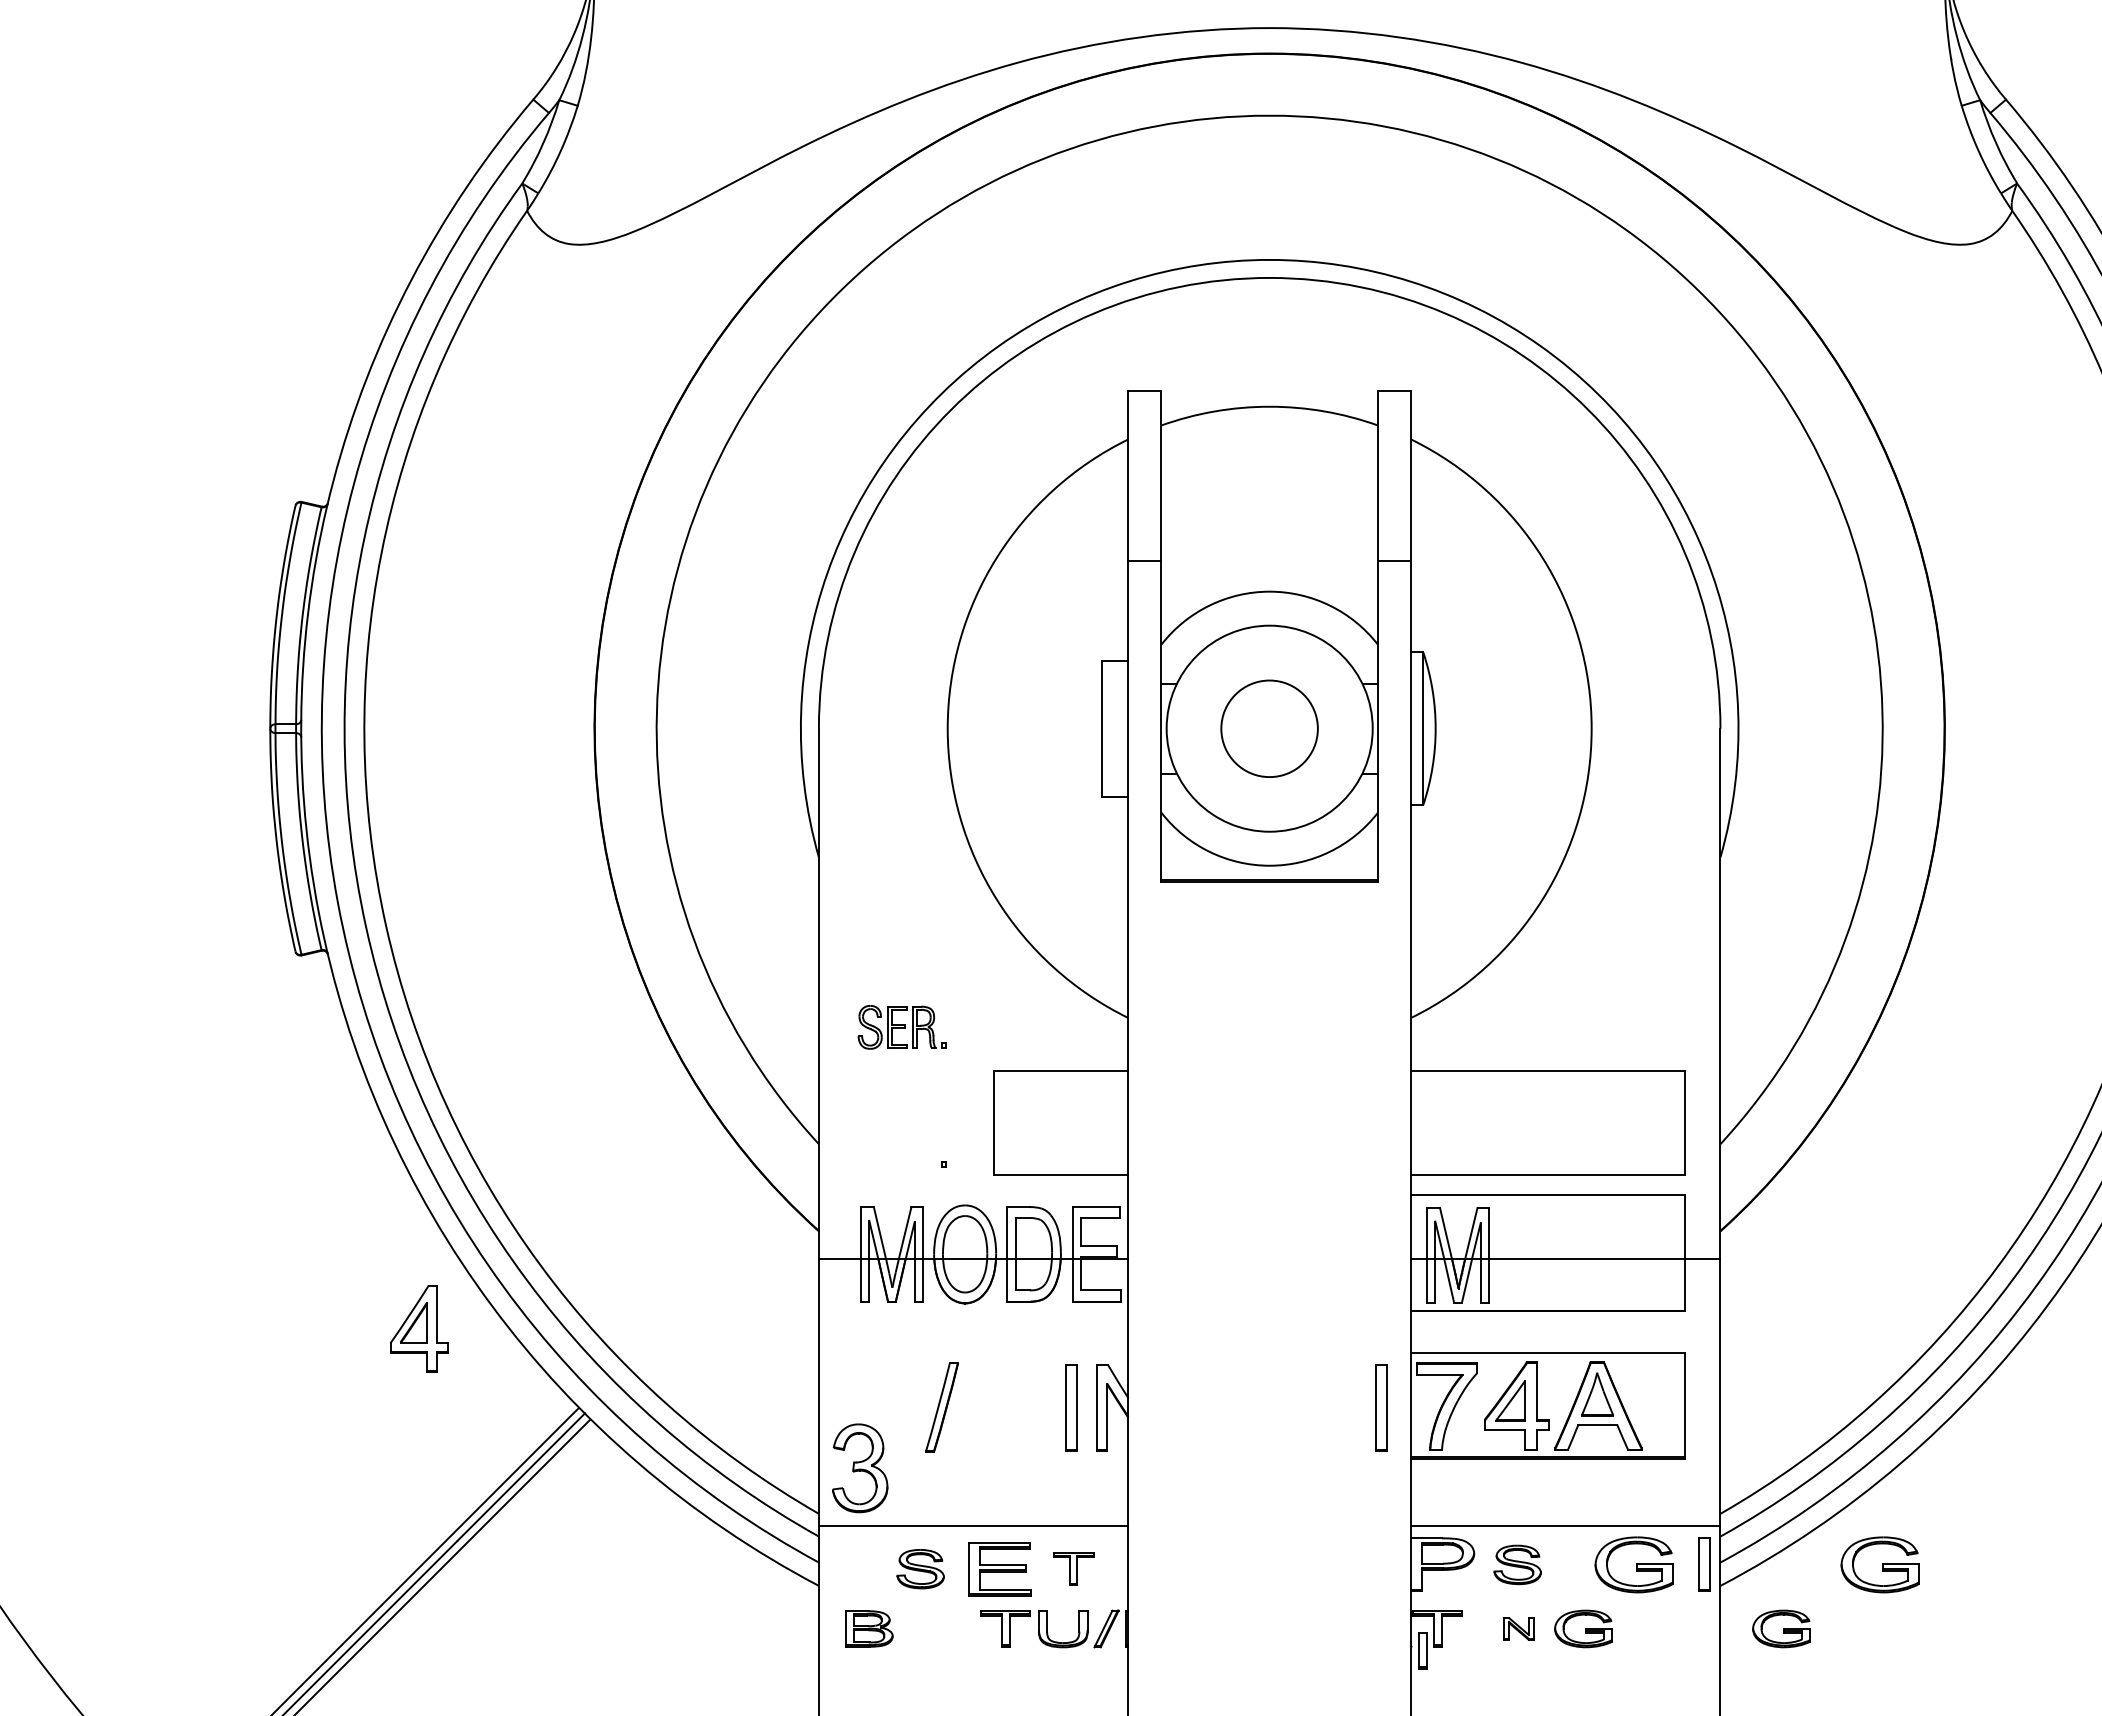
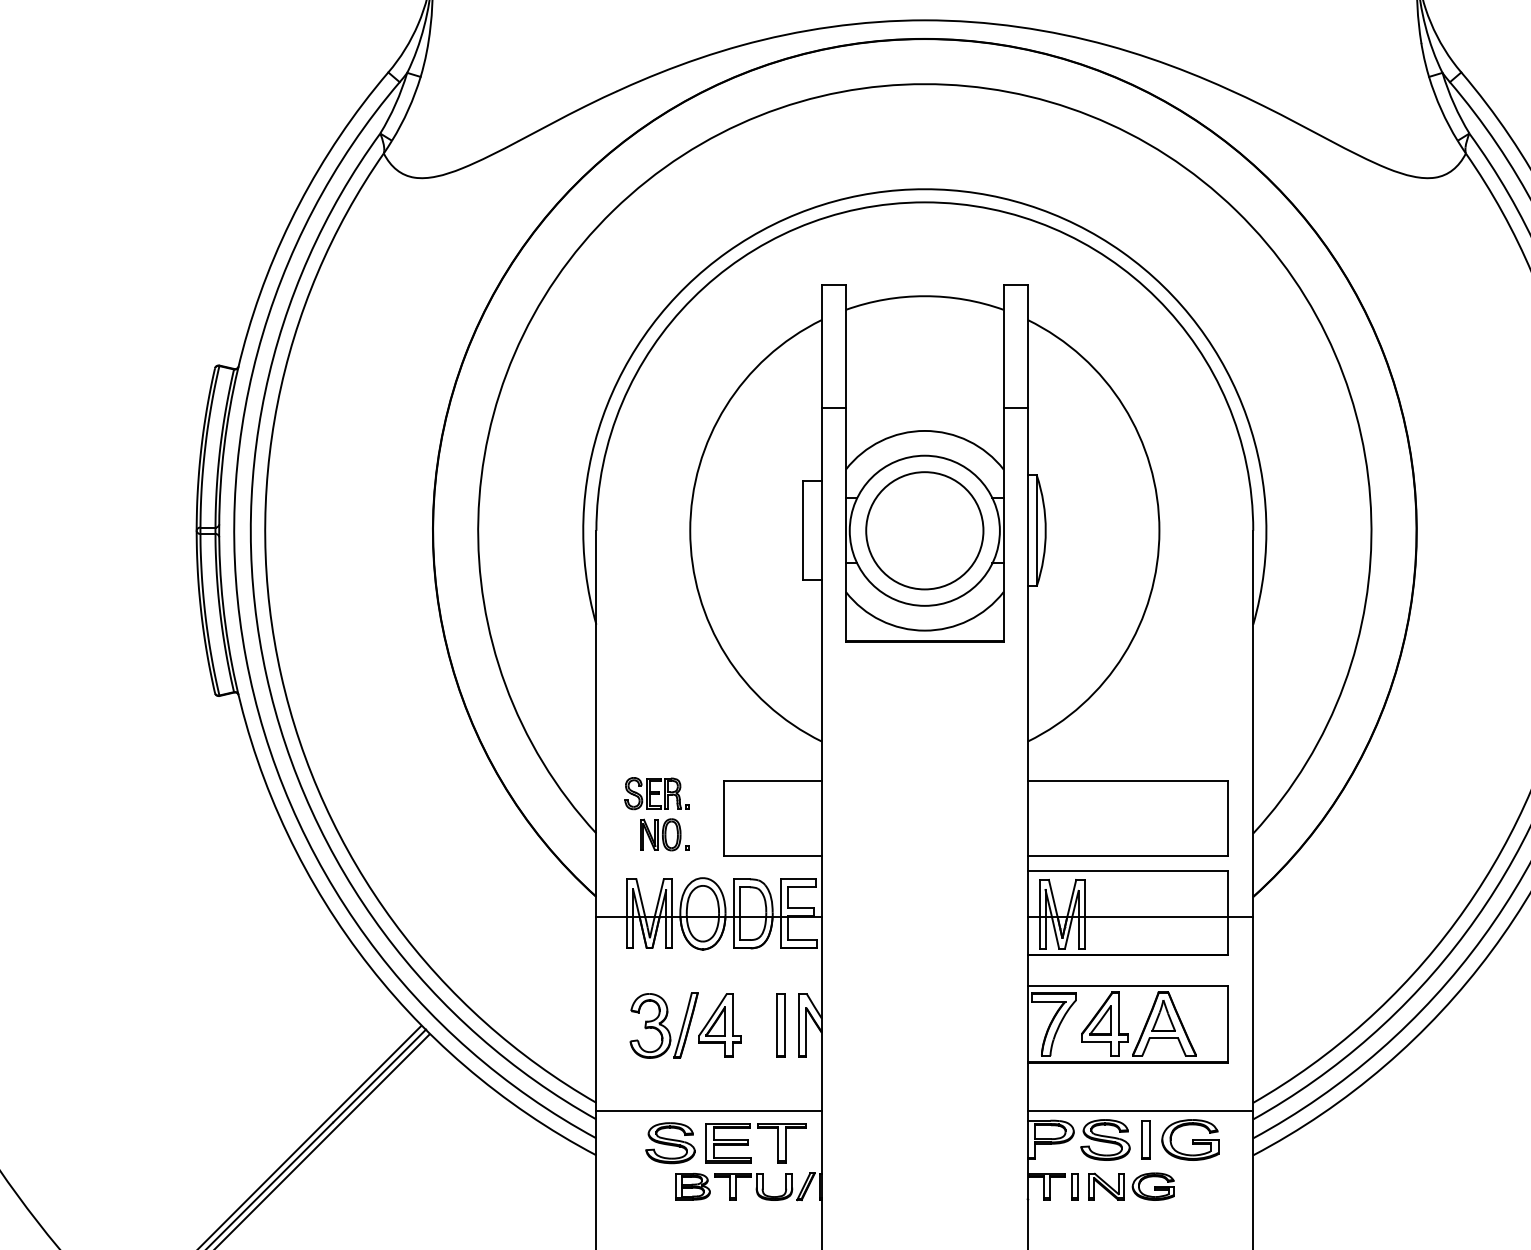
circle: (1269, 728) -> (924, 530), size x1.67
part: (901, 1027) -> (656, 793), moved
part: (907, 1145) -> (660, 834), added
part: (419, 1328) -> (719, 1025), moved
part: (1381, 1407) -> (1006, 1025), removed
part: (860, 1468) -> (650, 1026), moved
part: (1517, 1564) -> (1105, 1139), size x1.43
part: (1704, 1564) -> (1146, 1139), moved
part: (1879, 1564) -> (1369, 1139), removed
part: (920, 1568) -> (670, 1142), size x1.43
part: (1073, 1569) -> (781, 1143), size x1.67
part: (869, 1628) -> (693, 1186), moved
part: (1518, 1628) -> (1106, 1186), size x1.67
part: (1781, 1628) -> (1297, 1186), removed
part: (1422, 1650) -> (1074, 1186), moved

